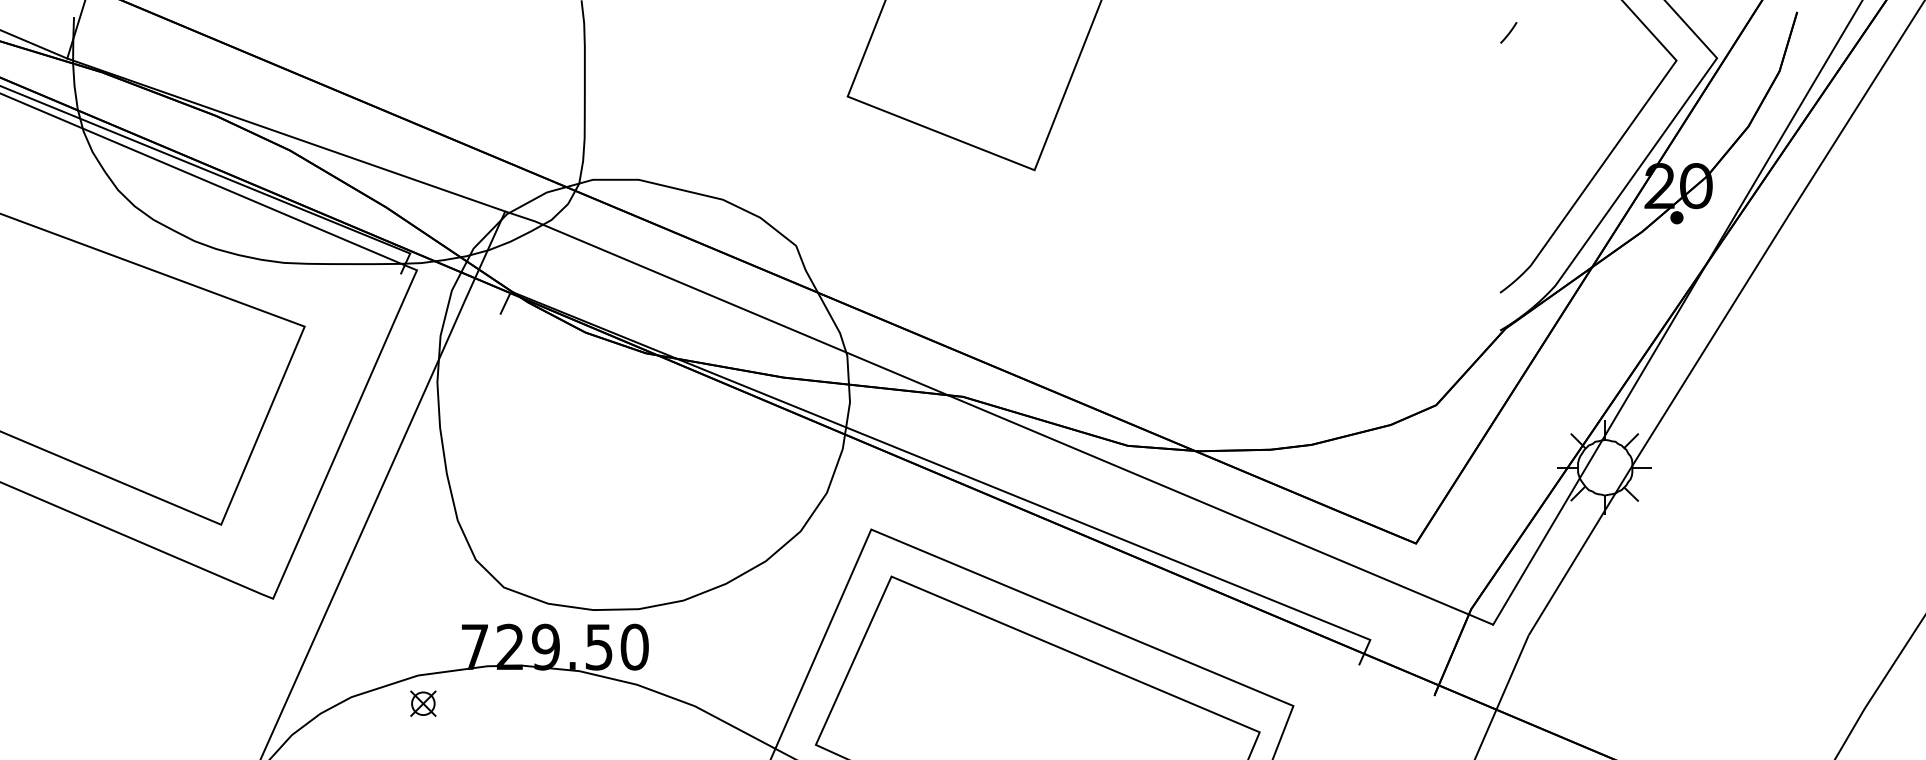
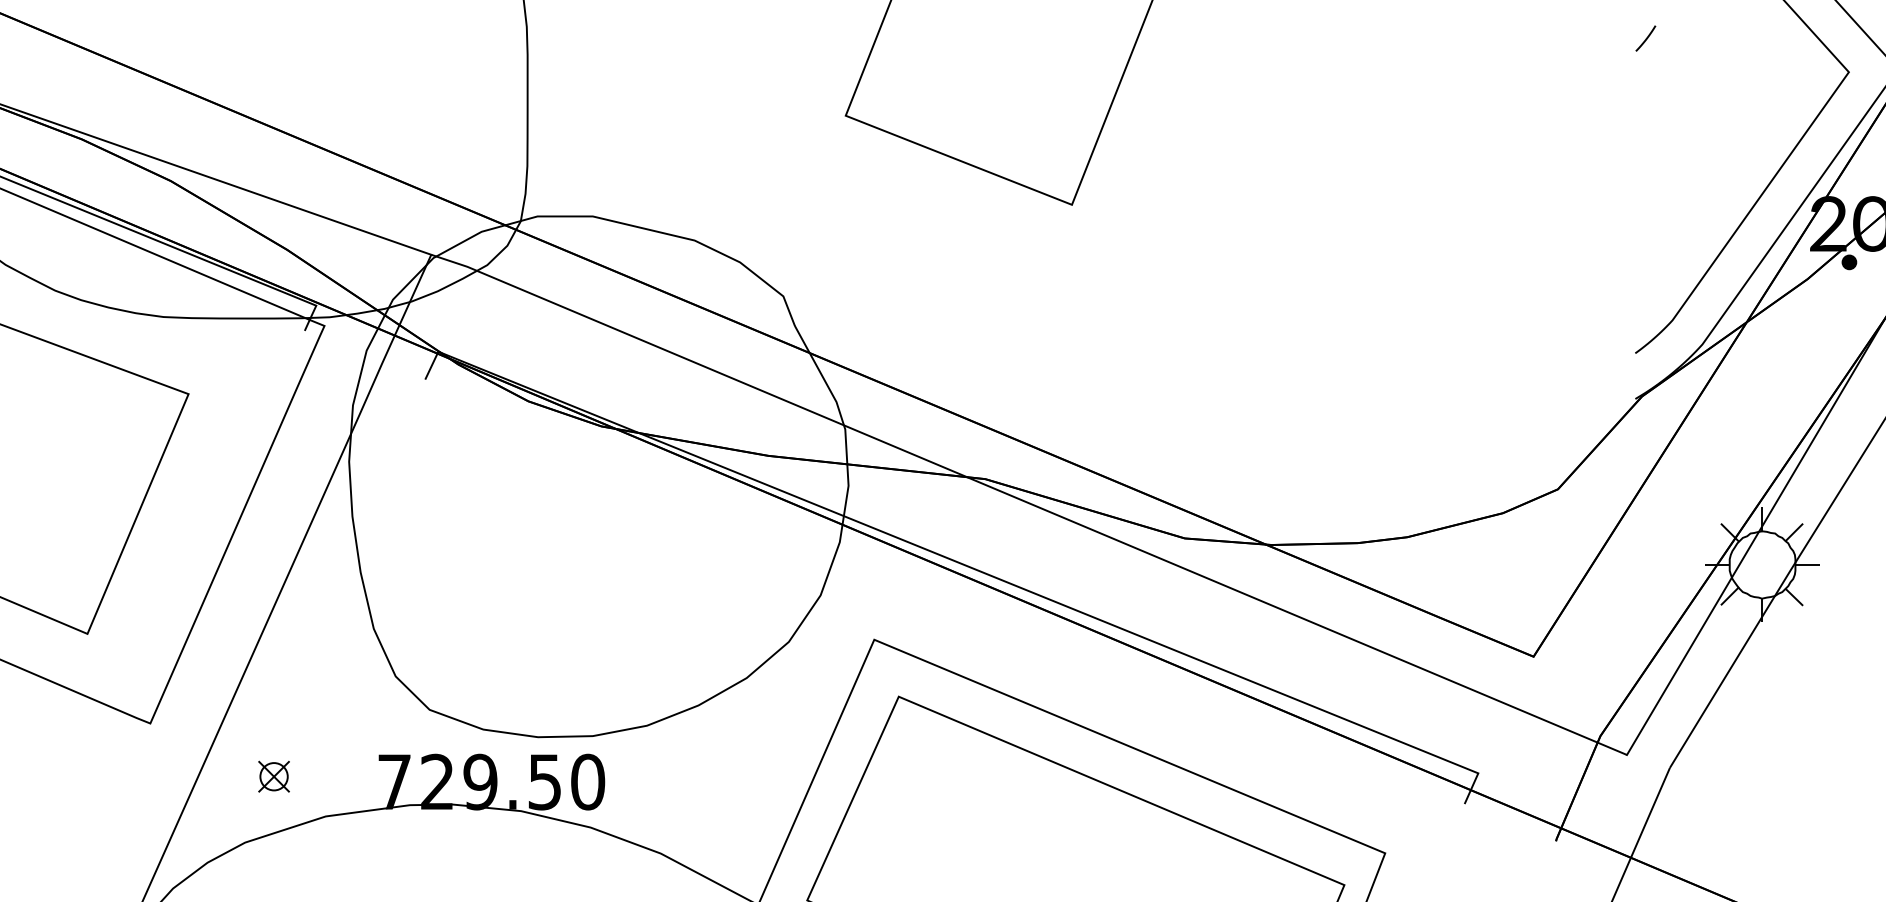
part: (423, 703) -> (274, 776), moved

